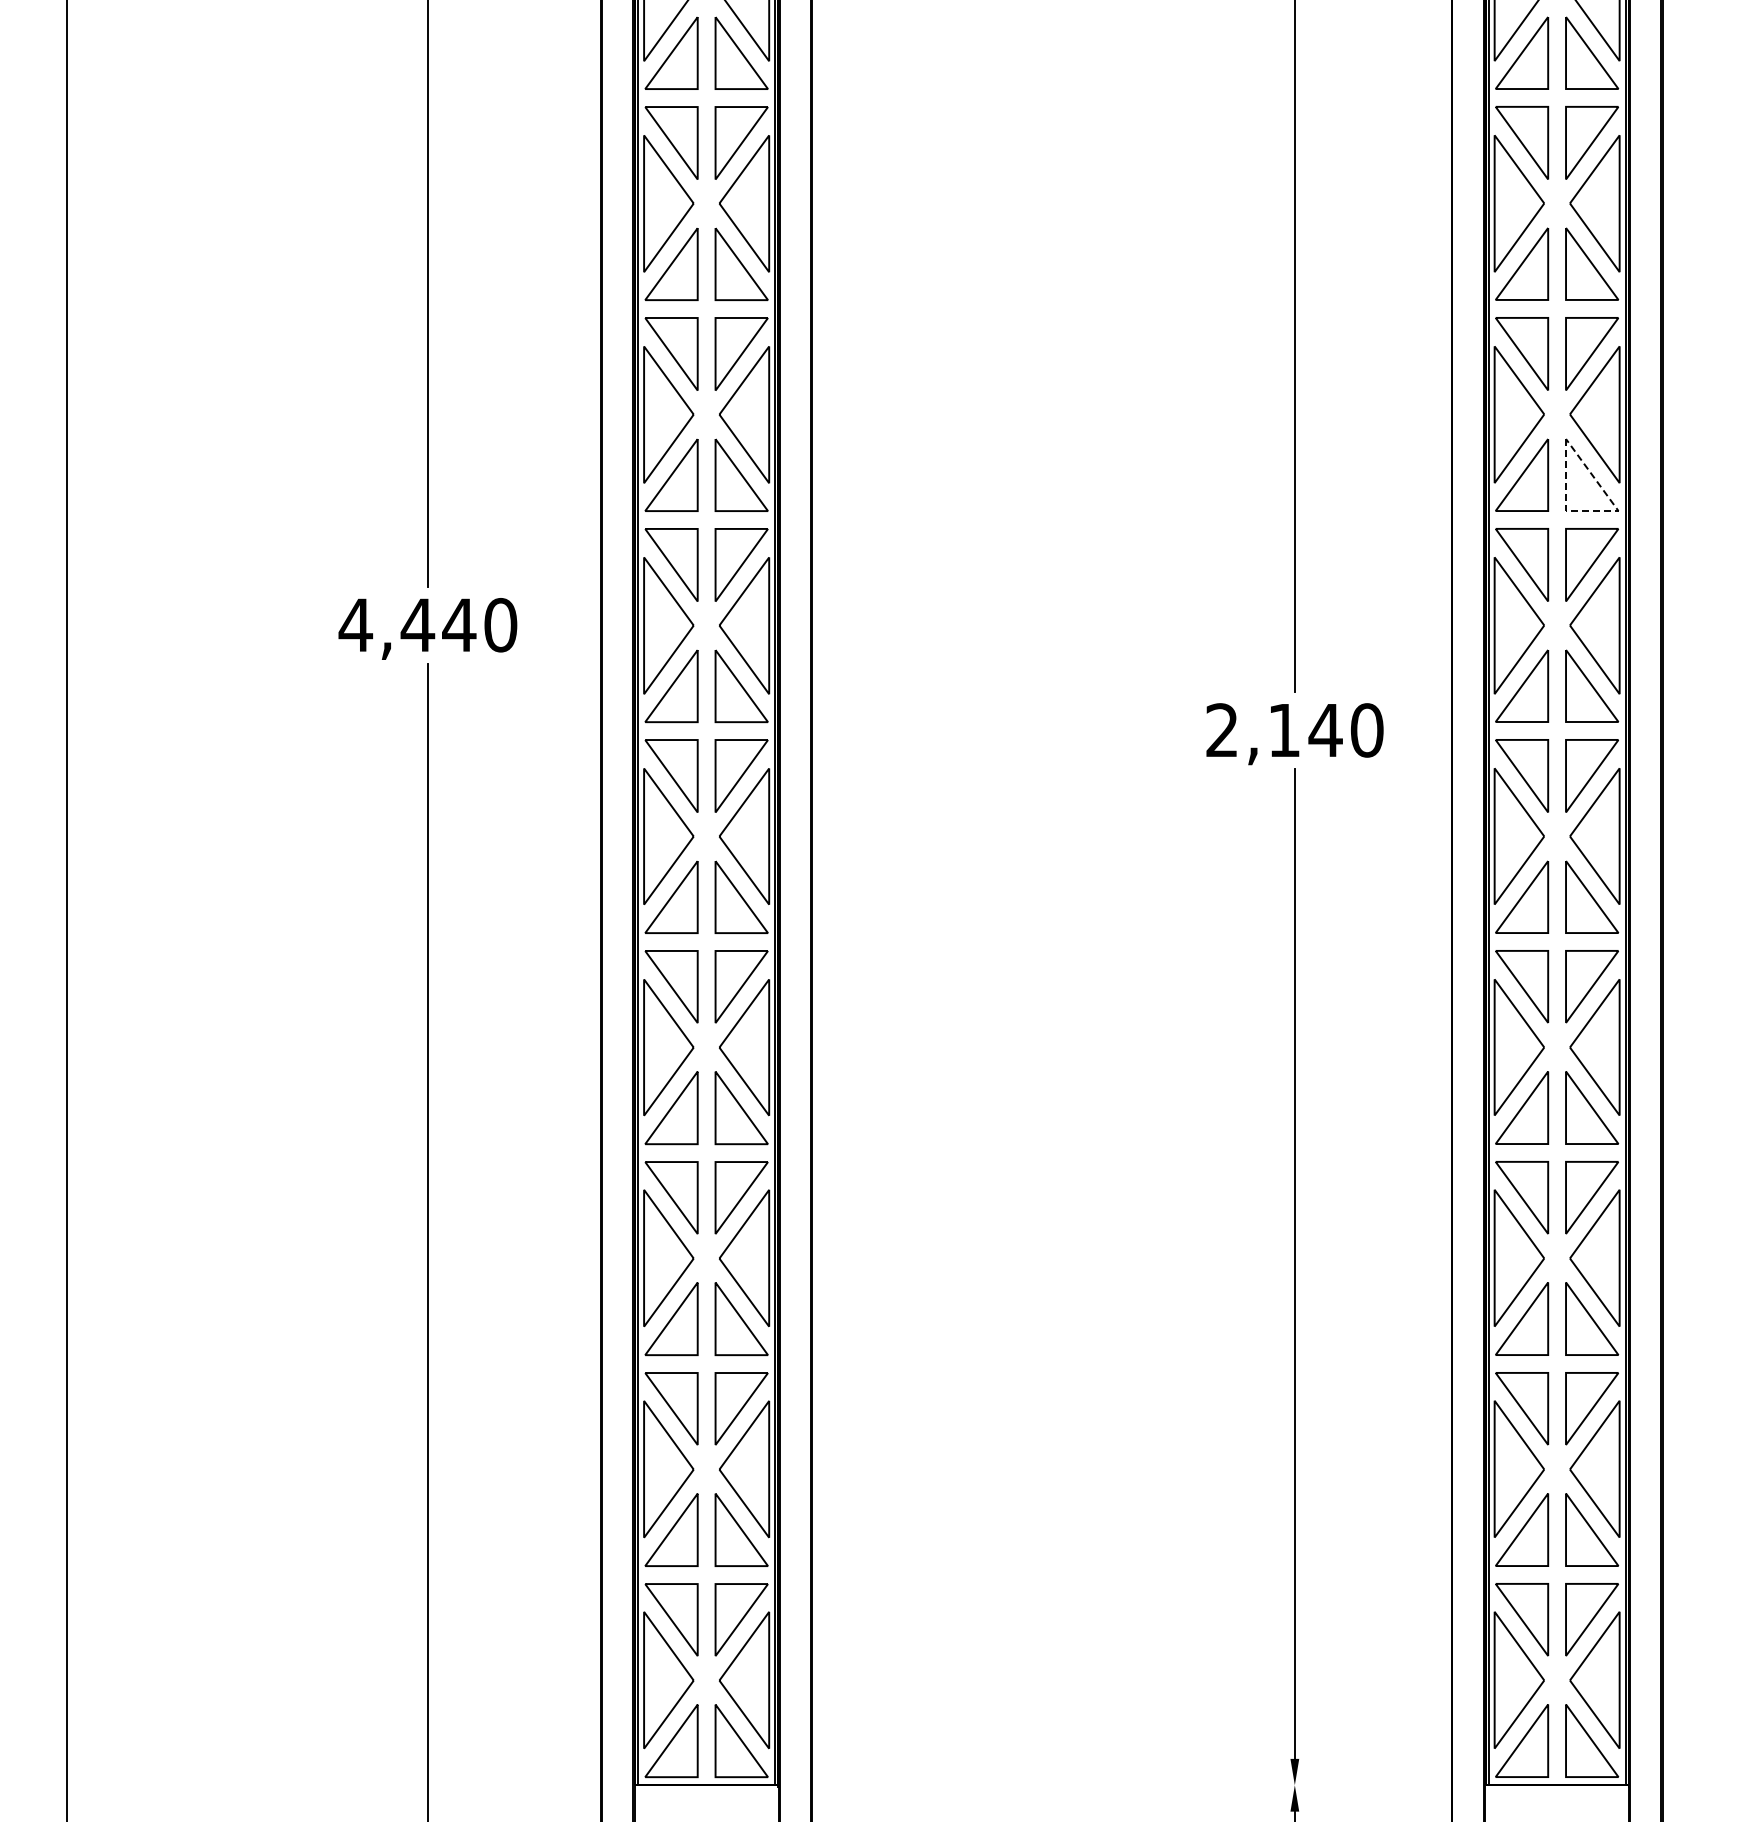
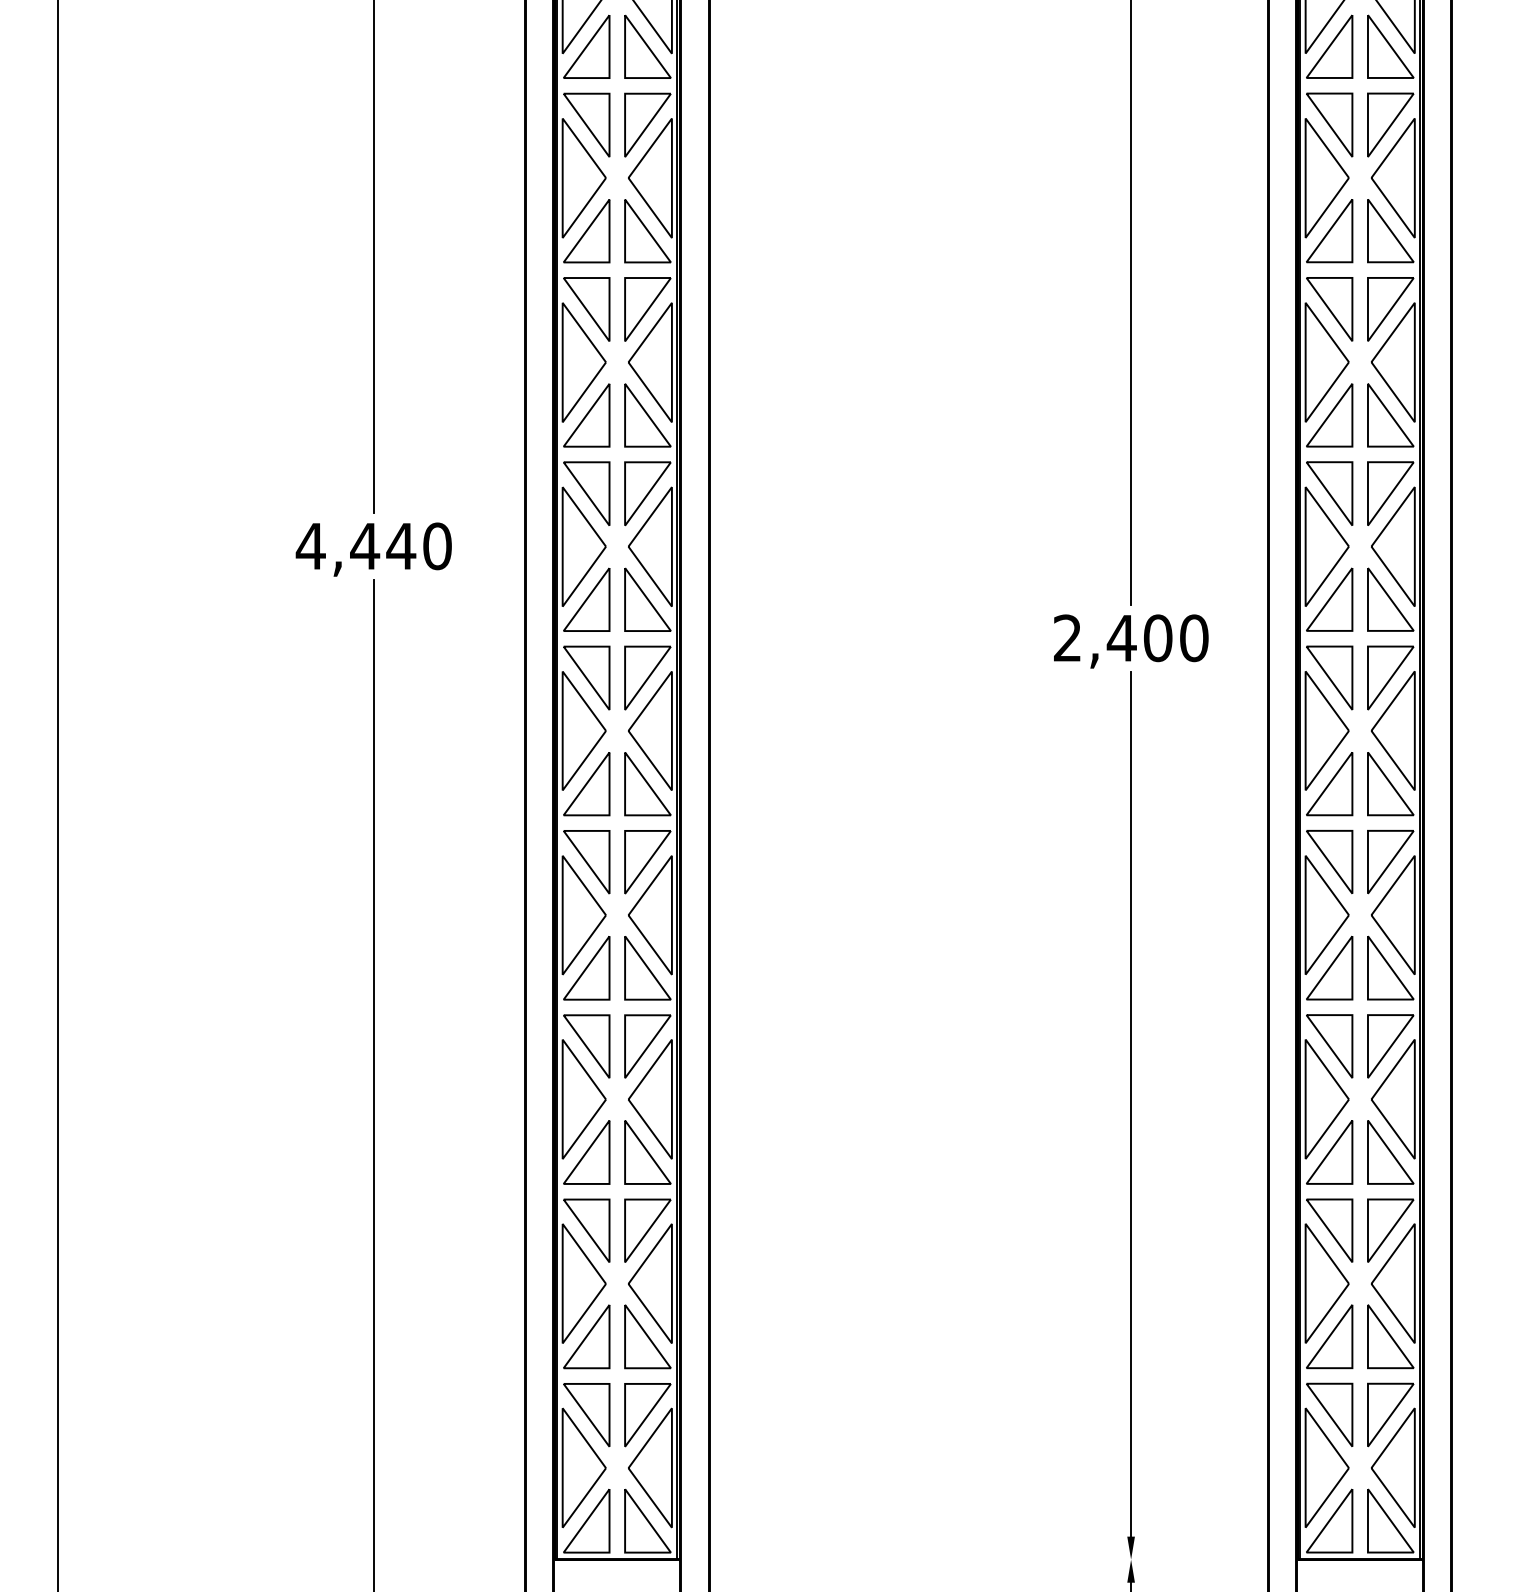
line: (1601, 511) -> (1398, 447), dashed -> solid
text: (1304, 730) -> (1139, 638), 2,140 -> 2,400

